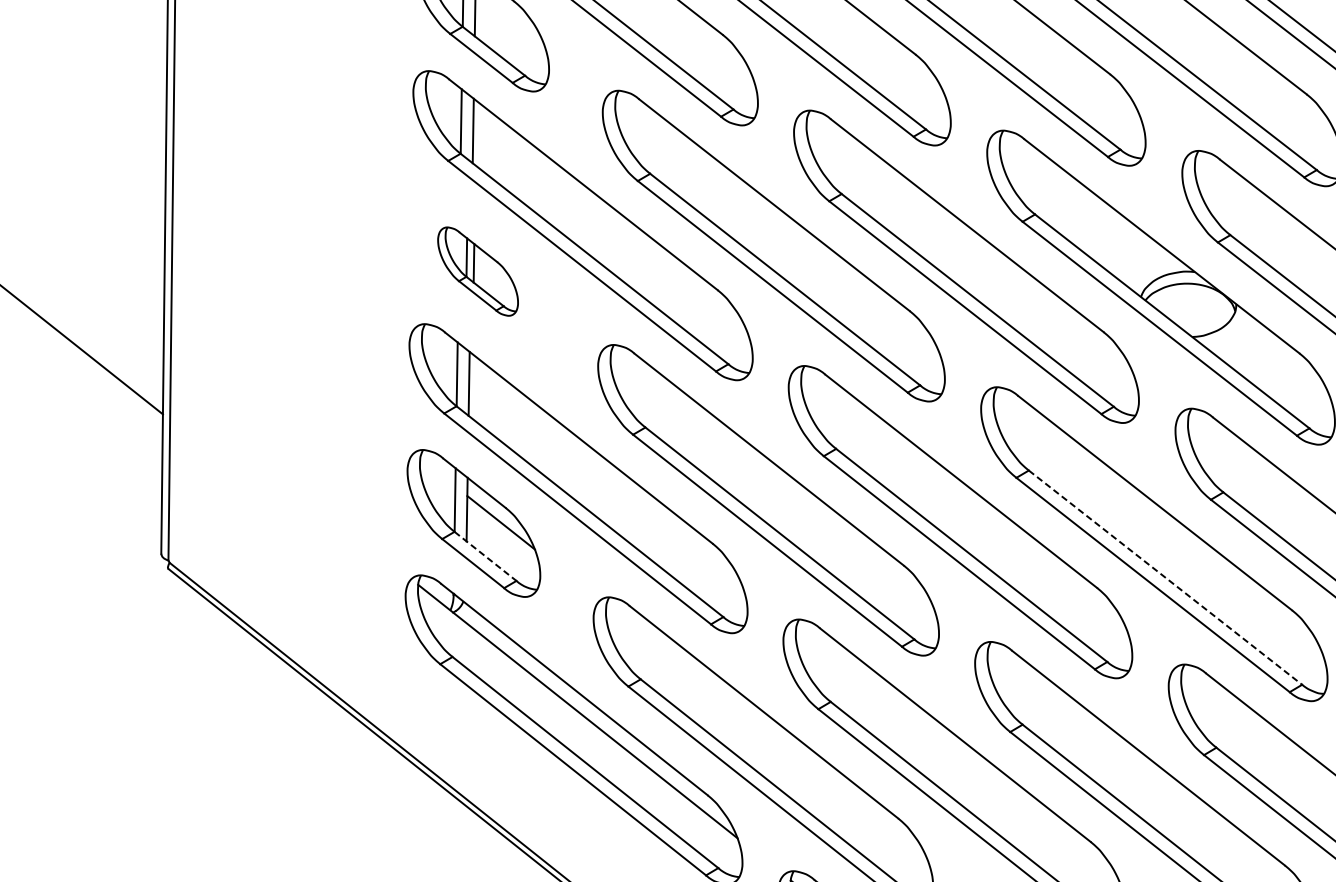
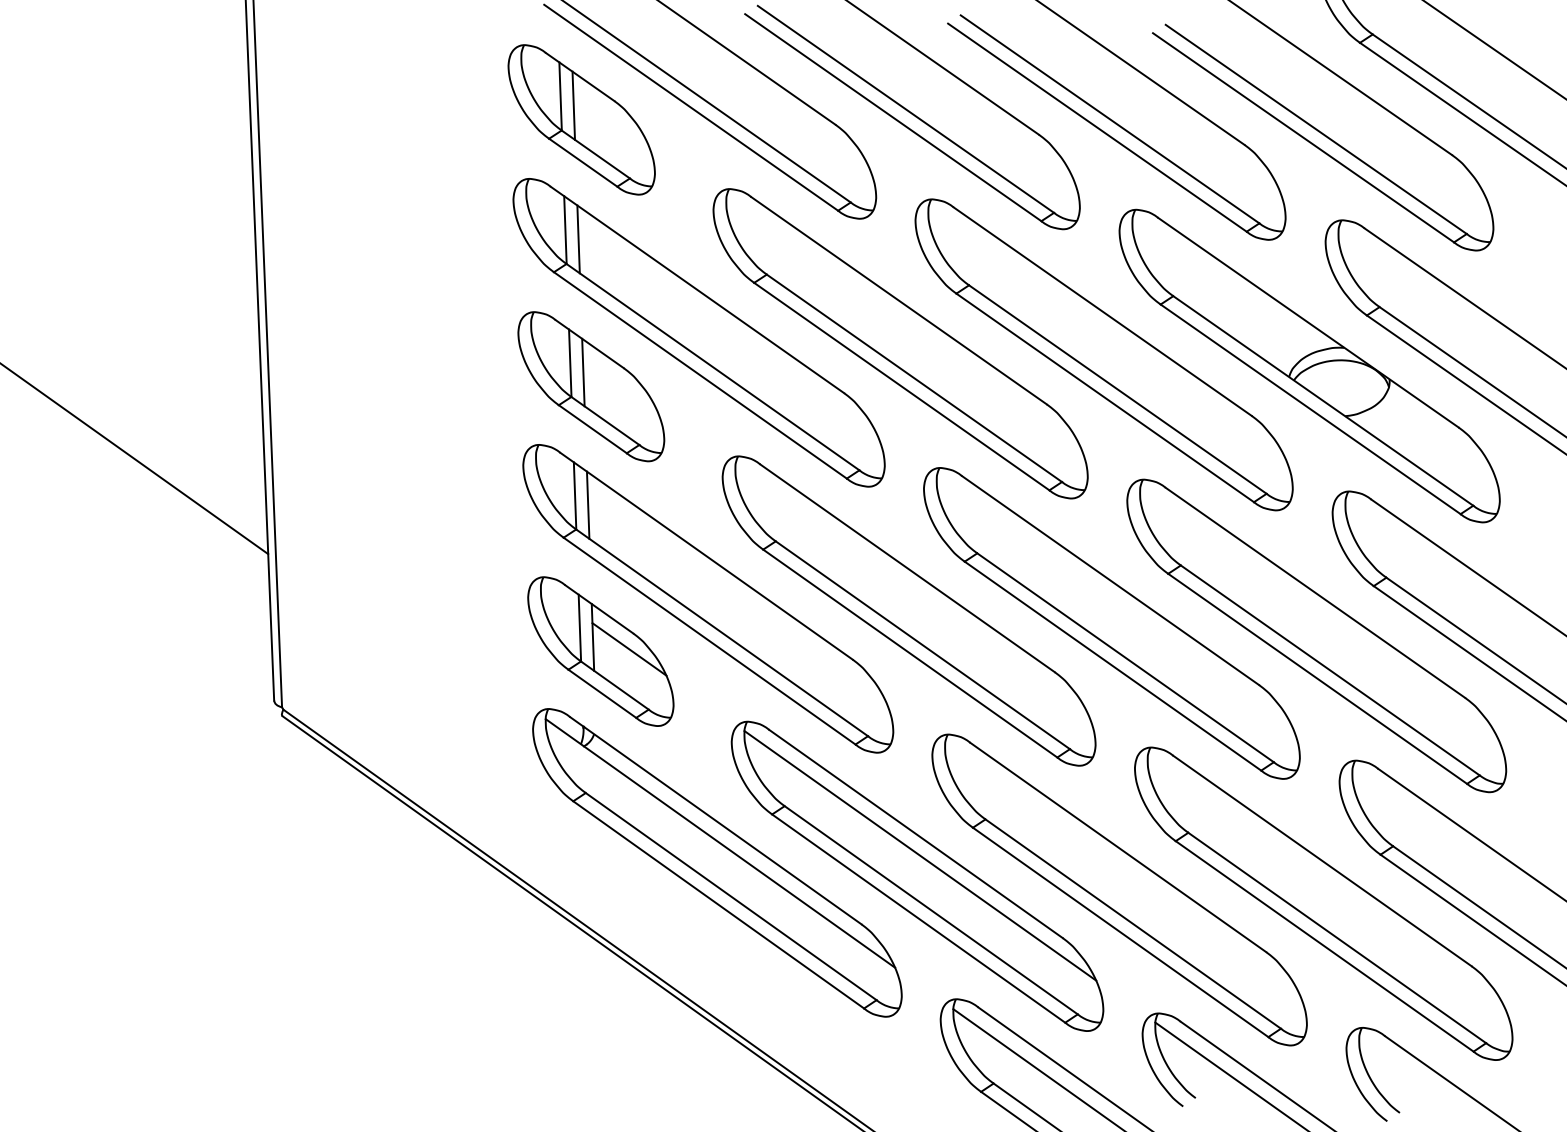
part: (478, 271) -> (591, 386), size x1.67
line: (485, 556) -> (614, 685), dashed -> solid
line: (1165, 577) -> (1330, 670), dashed -> solid
line: (767, 732) -> (920, 855), added

